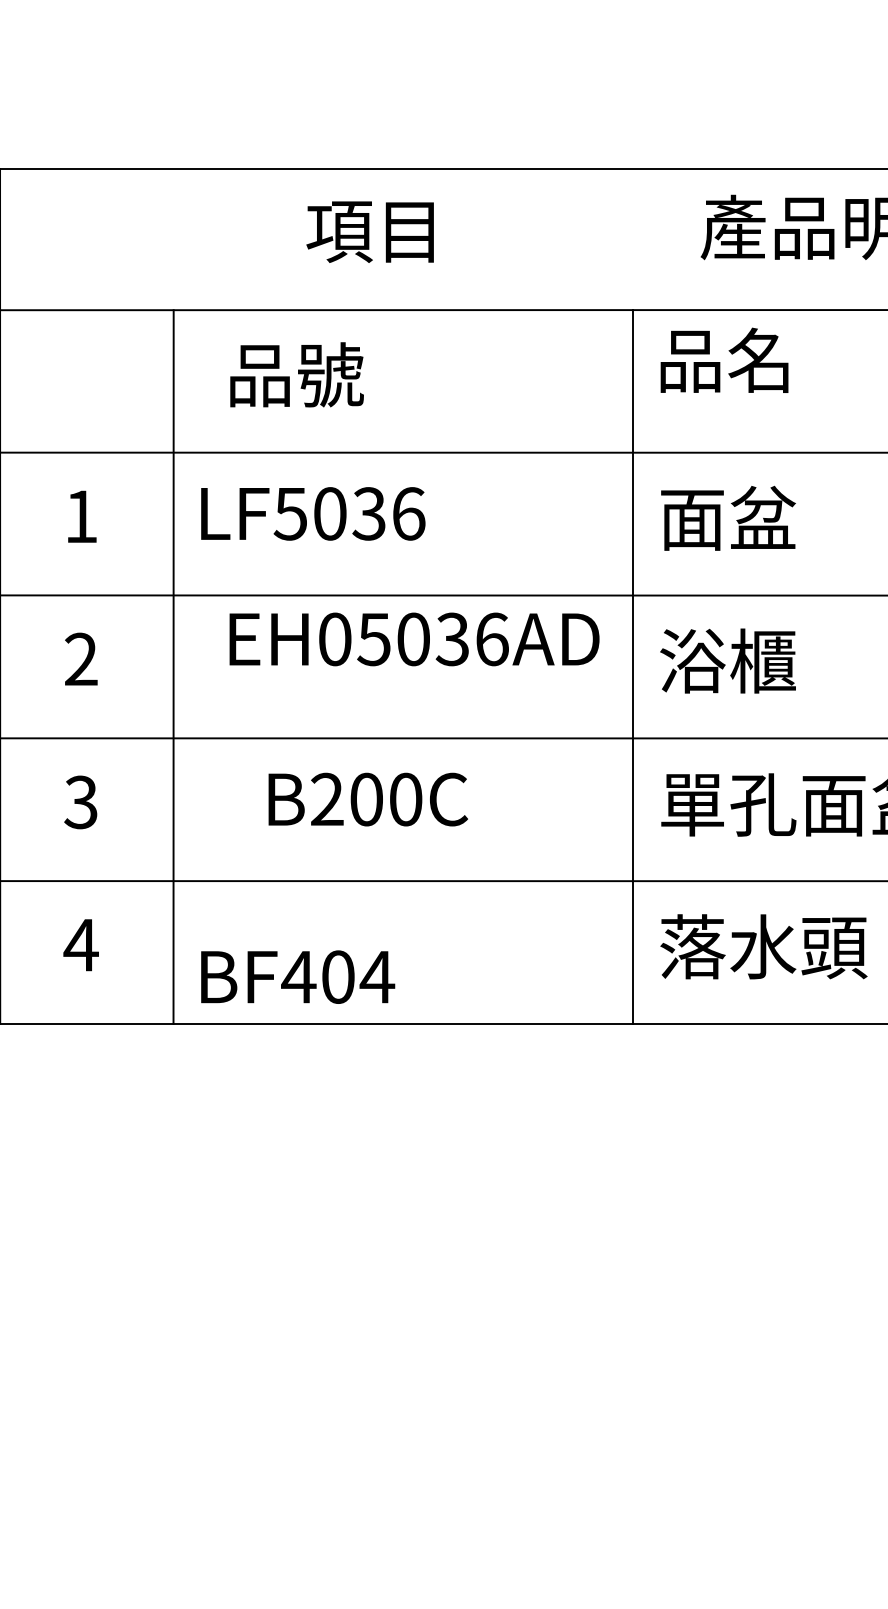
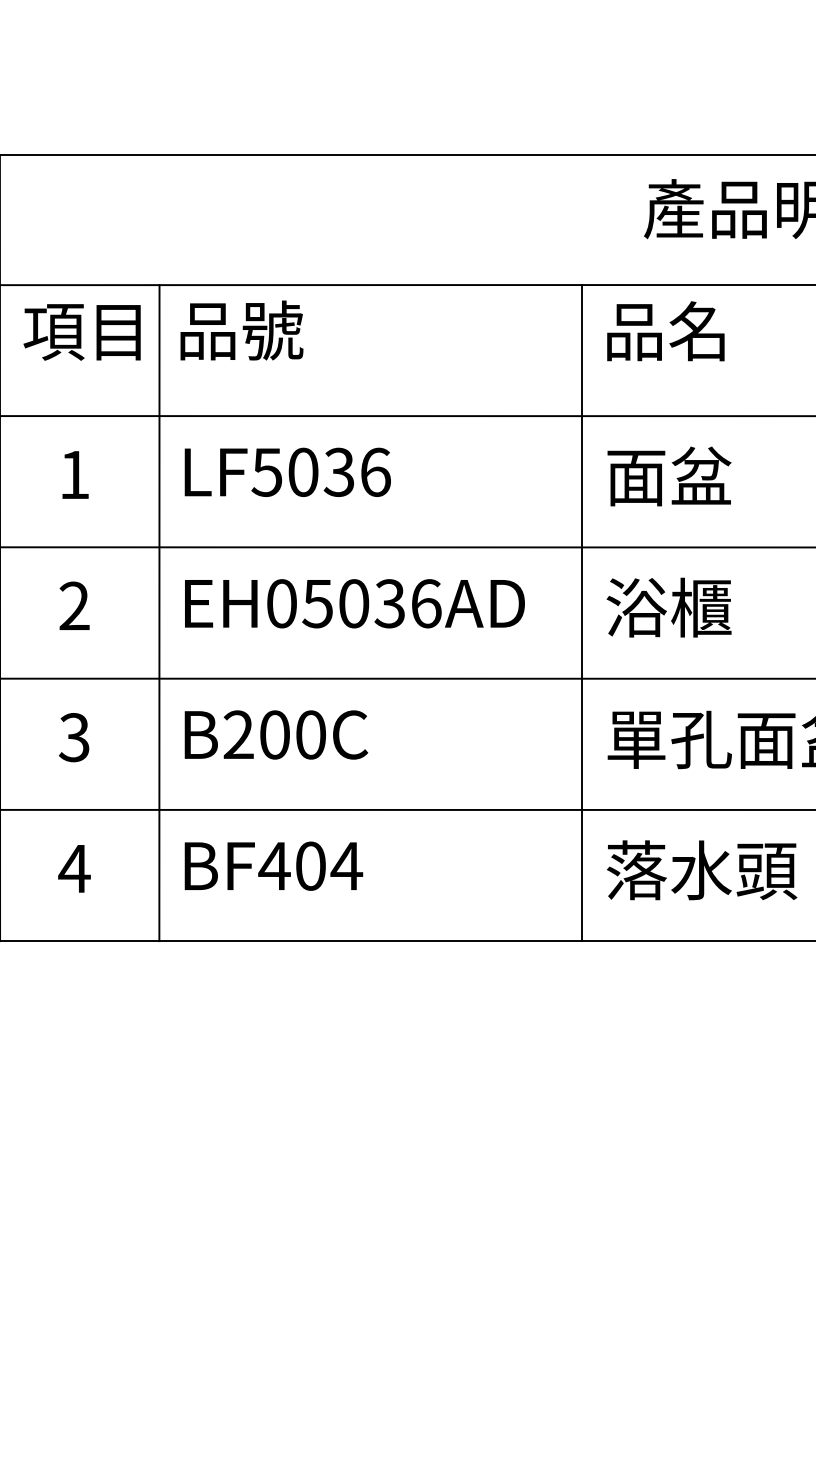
text: (369, 232) -> (81, 332), moved
text: (296, 374) -> (241, 330), moved
text: (414, 639) -> (354, 603), moved
text: (368, 799) -> (276, 734), moved
text: (297, 976) -> (273, 865), moved

